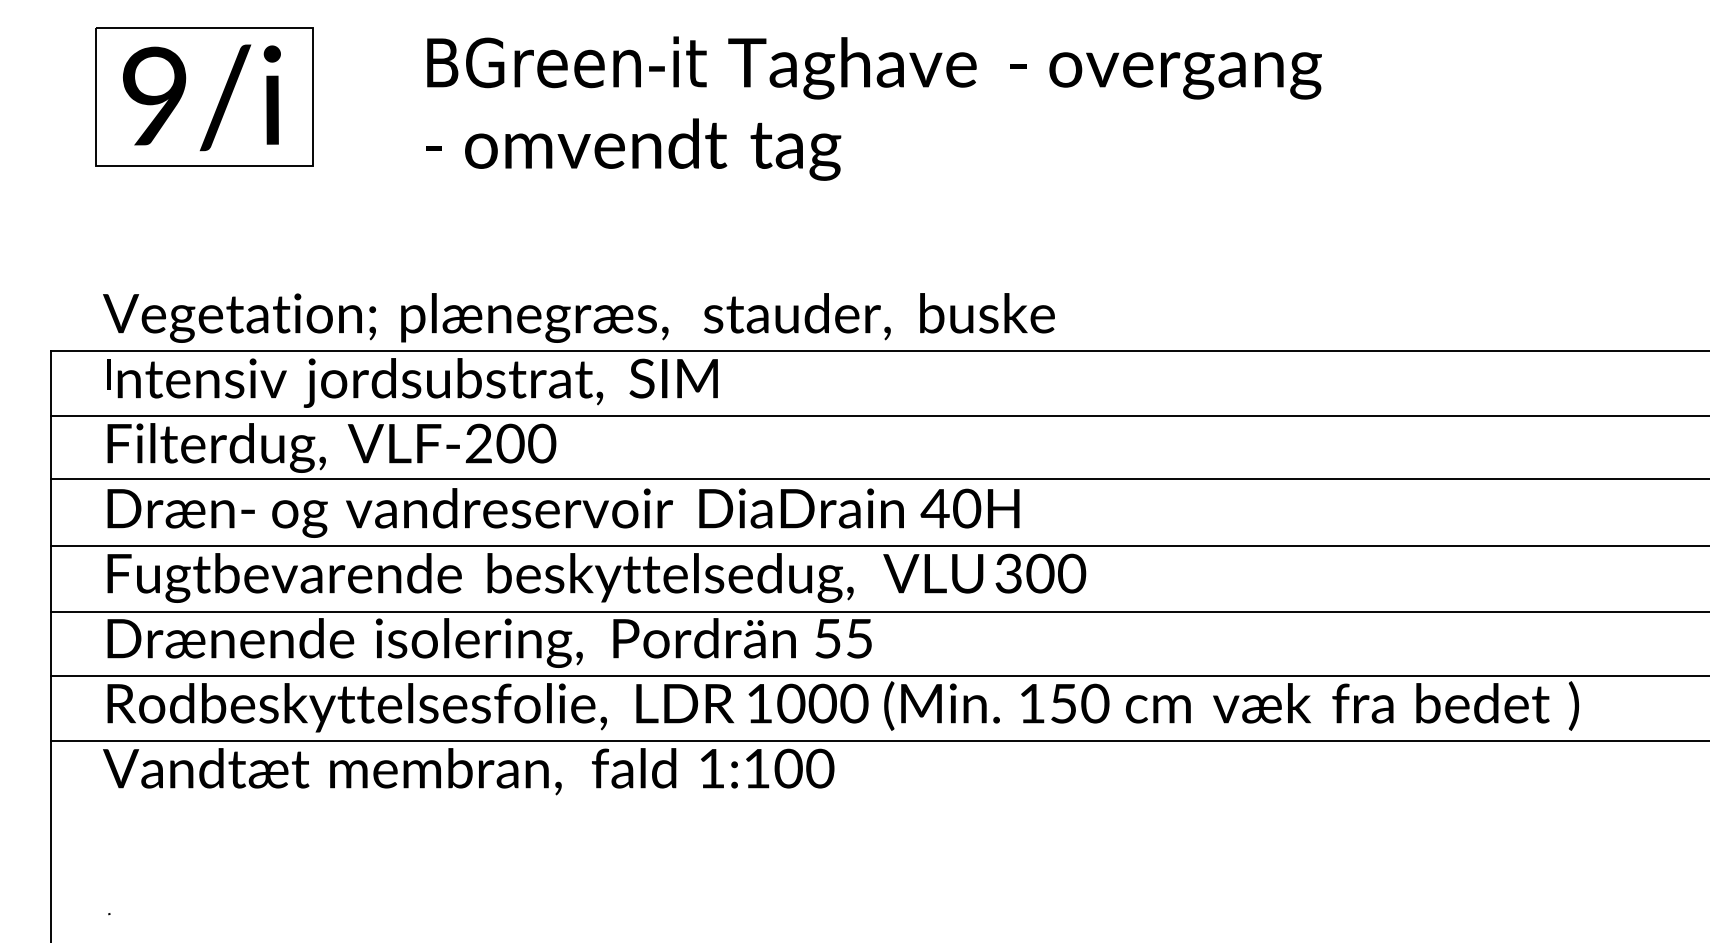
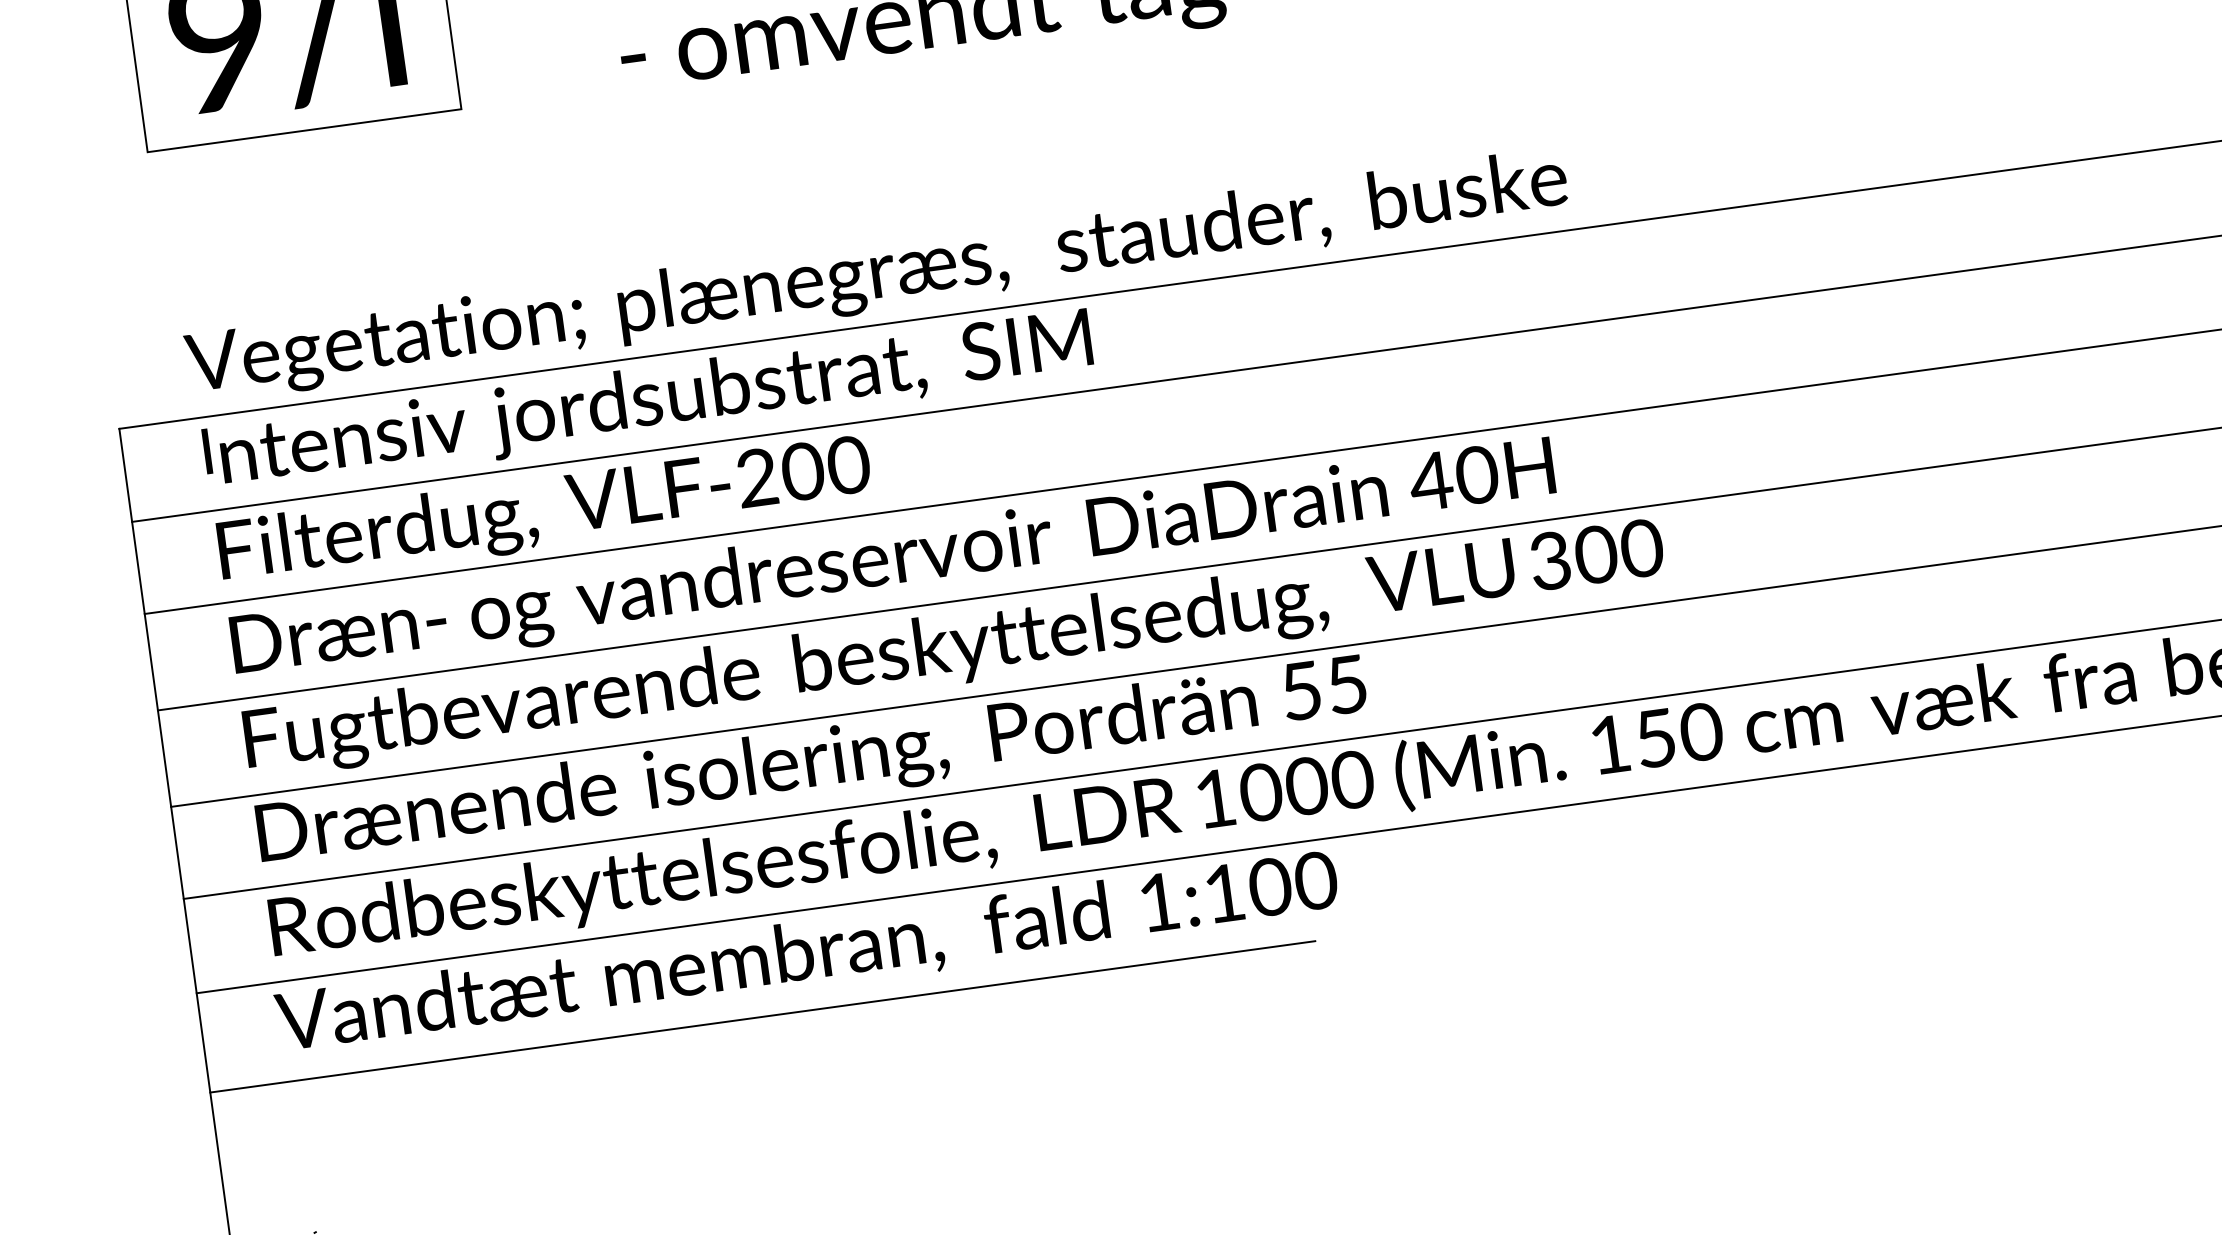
line: (432, 809) -> (762, 1016), added

